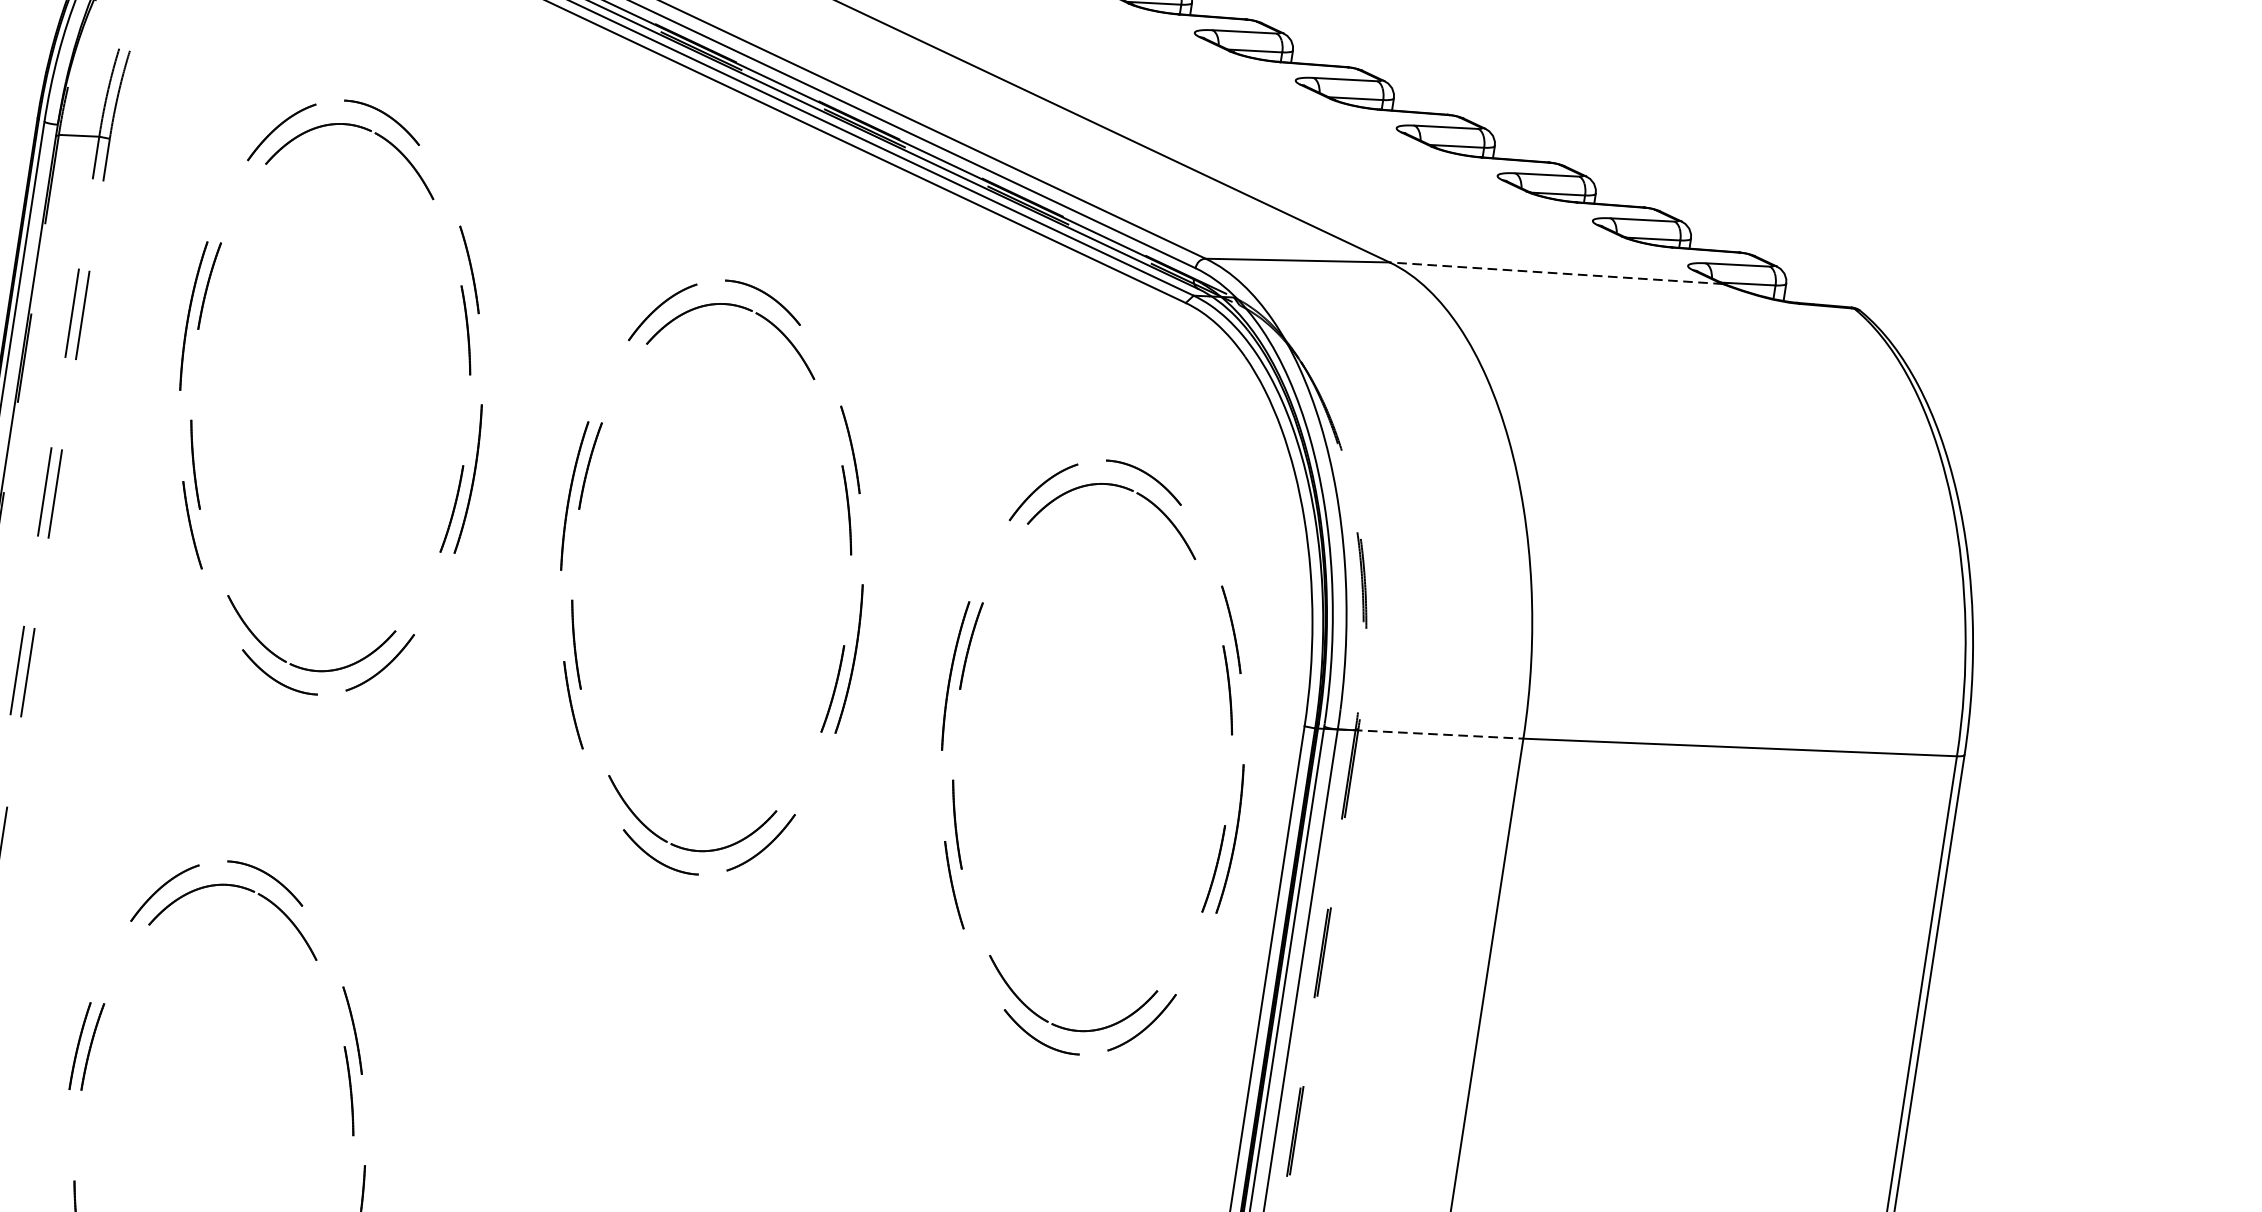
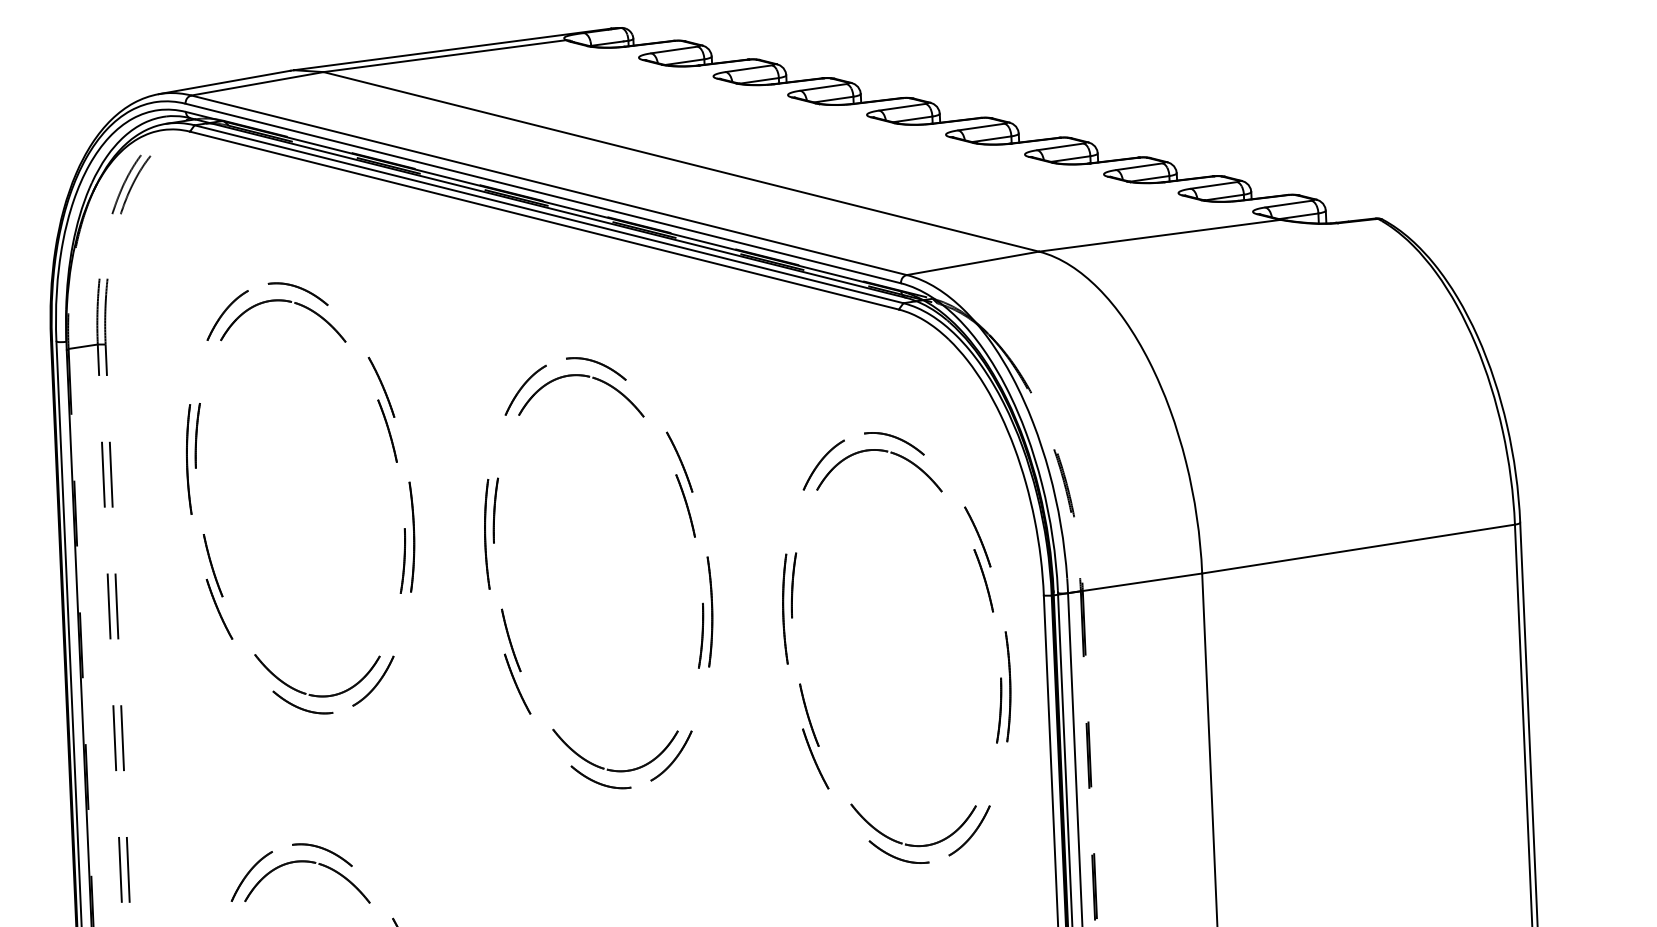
line: (1555, 272) -> (1159, 235), dashed -> solid
line: (1431, 734) -> (1135, 583), dashed -> solid

